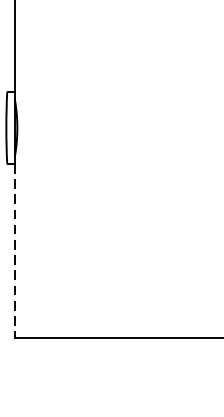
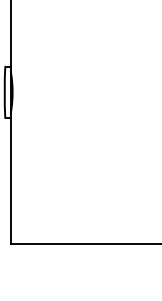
line: (14, 251) -> (10, 181), dashed -> solid

